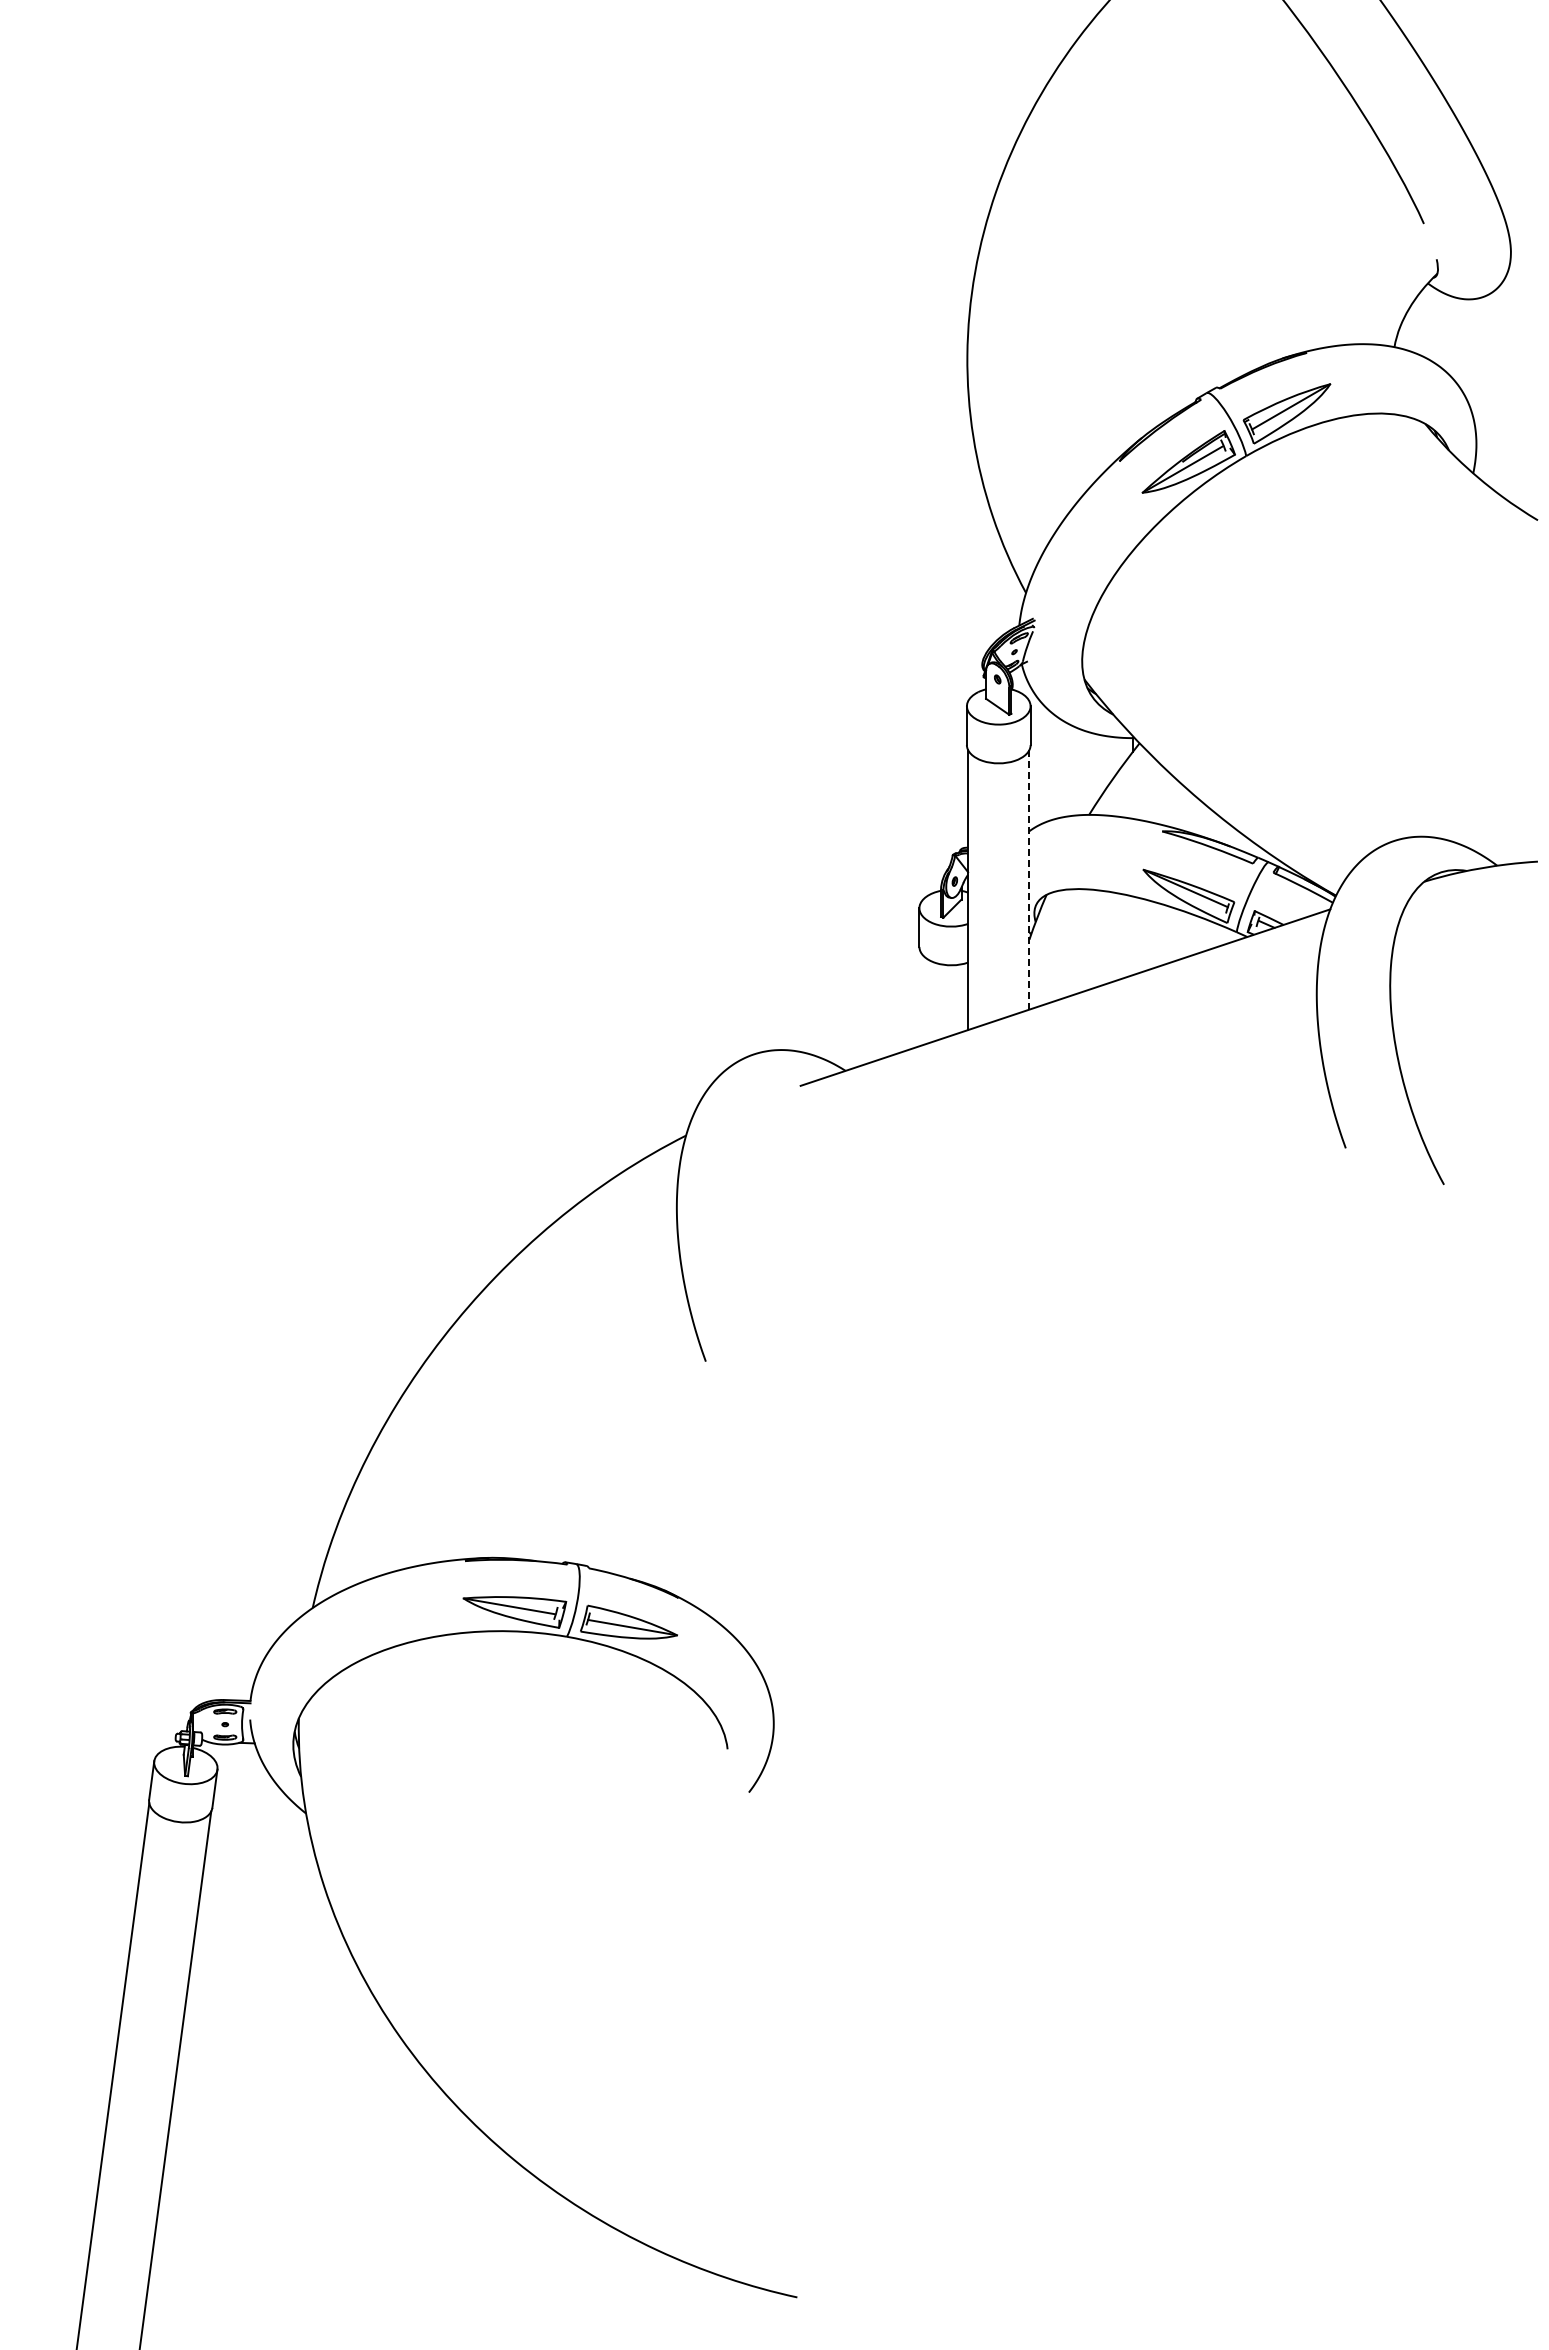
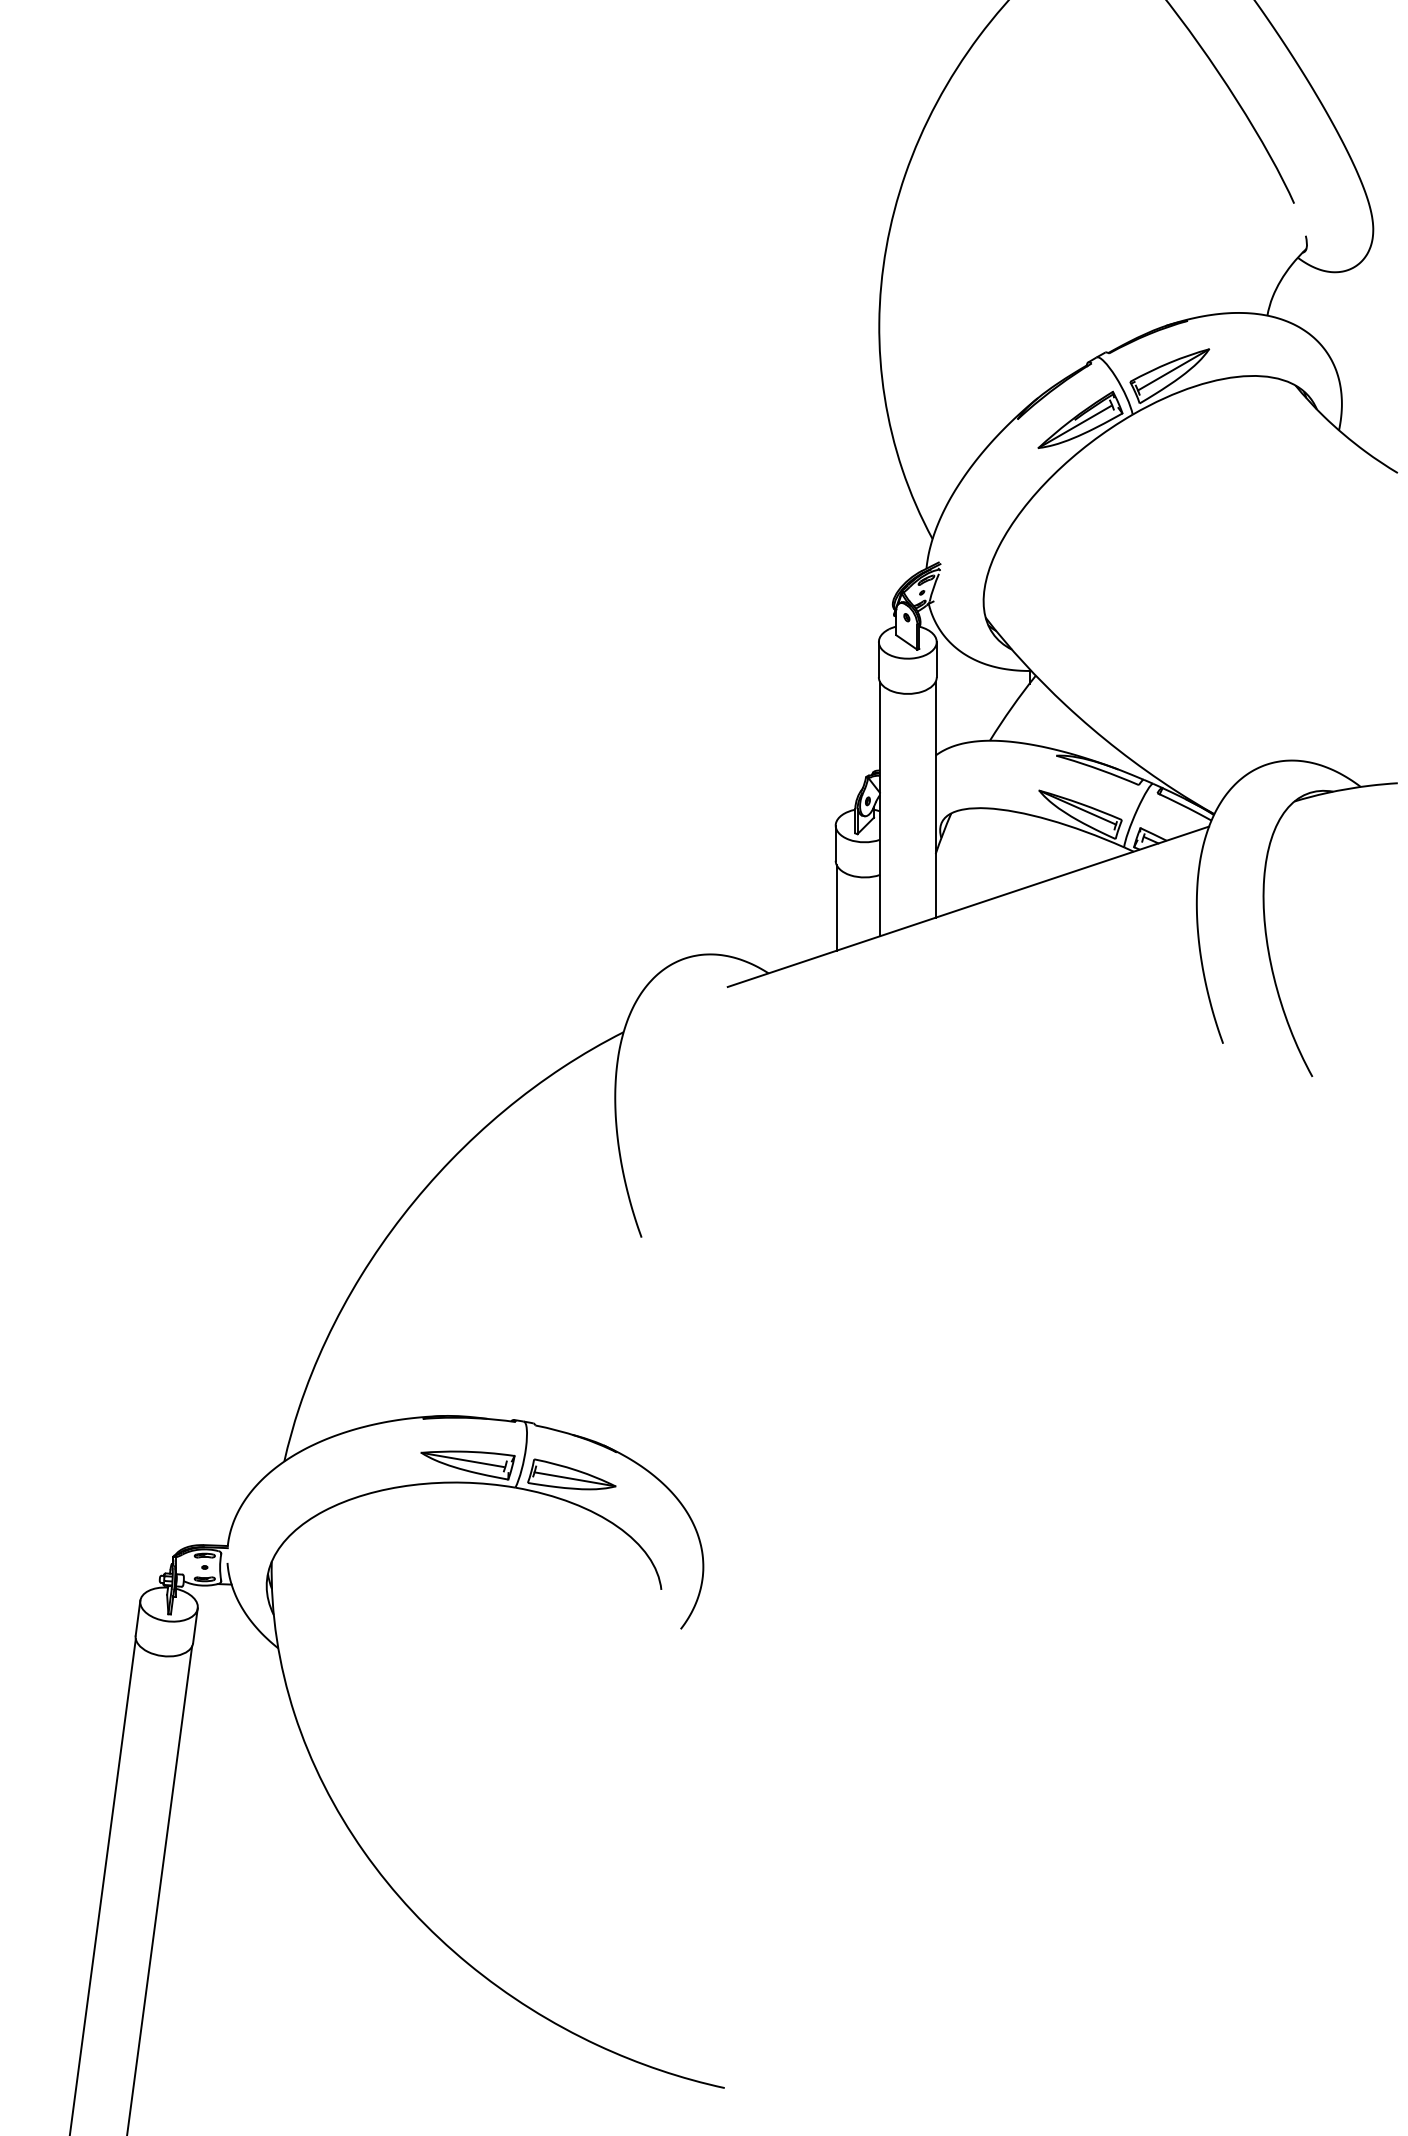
line: (1029, 879) -> (935, 799), dashed -> solid
line: (920, 998) -> (836, 907), added

